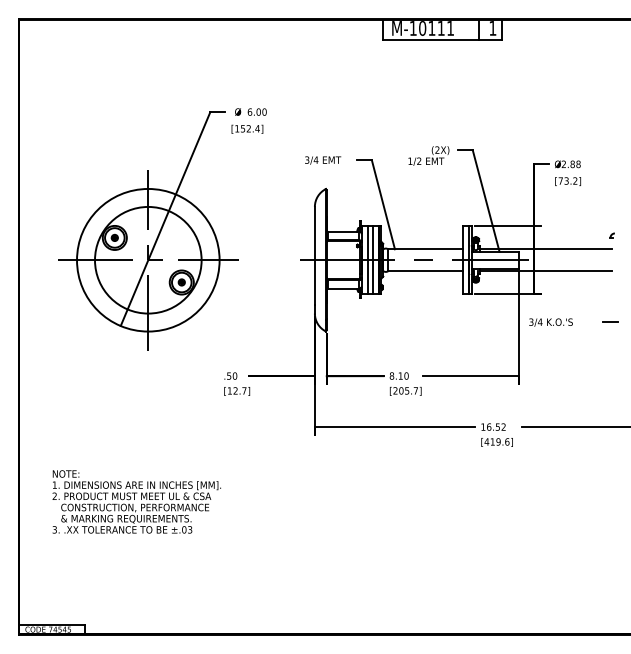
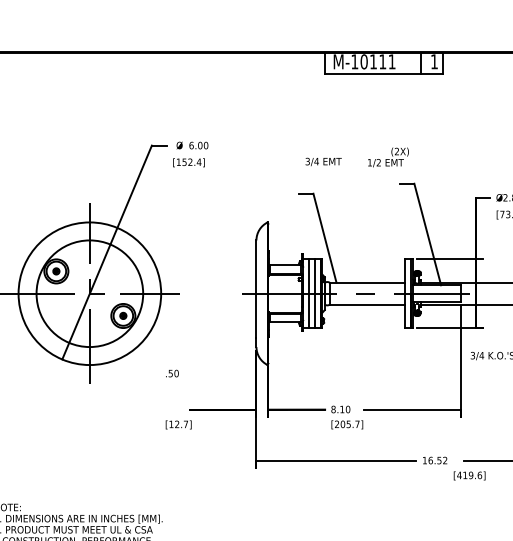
text: (428, 155) -> (388, 156), moved
text: (323, 160) -> (324, 161), moved
text: (230, 375) -> (172, 372), moved
text: (496, 442) -> (469, 475), moved

